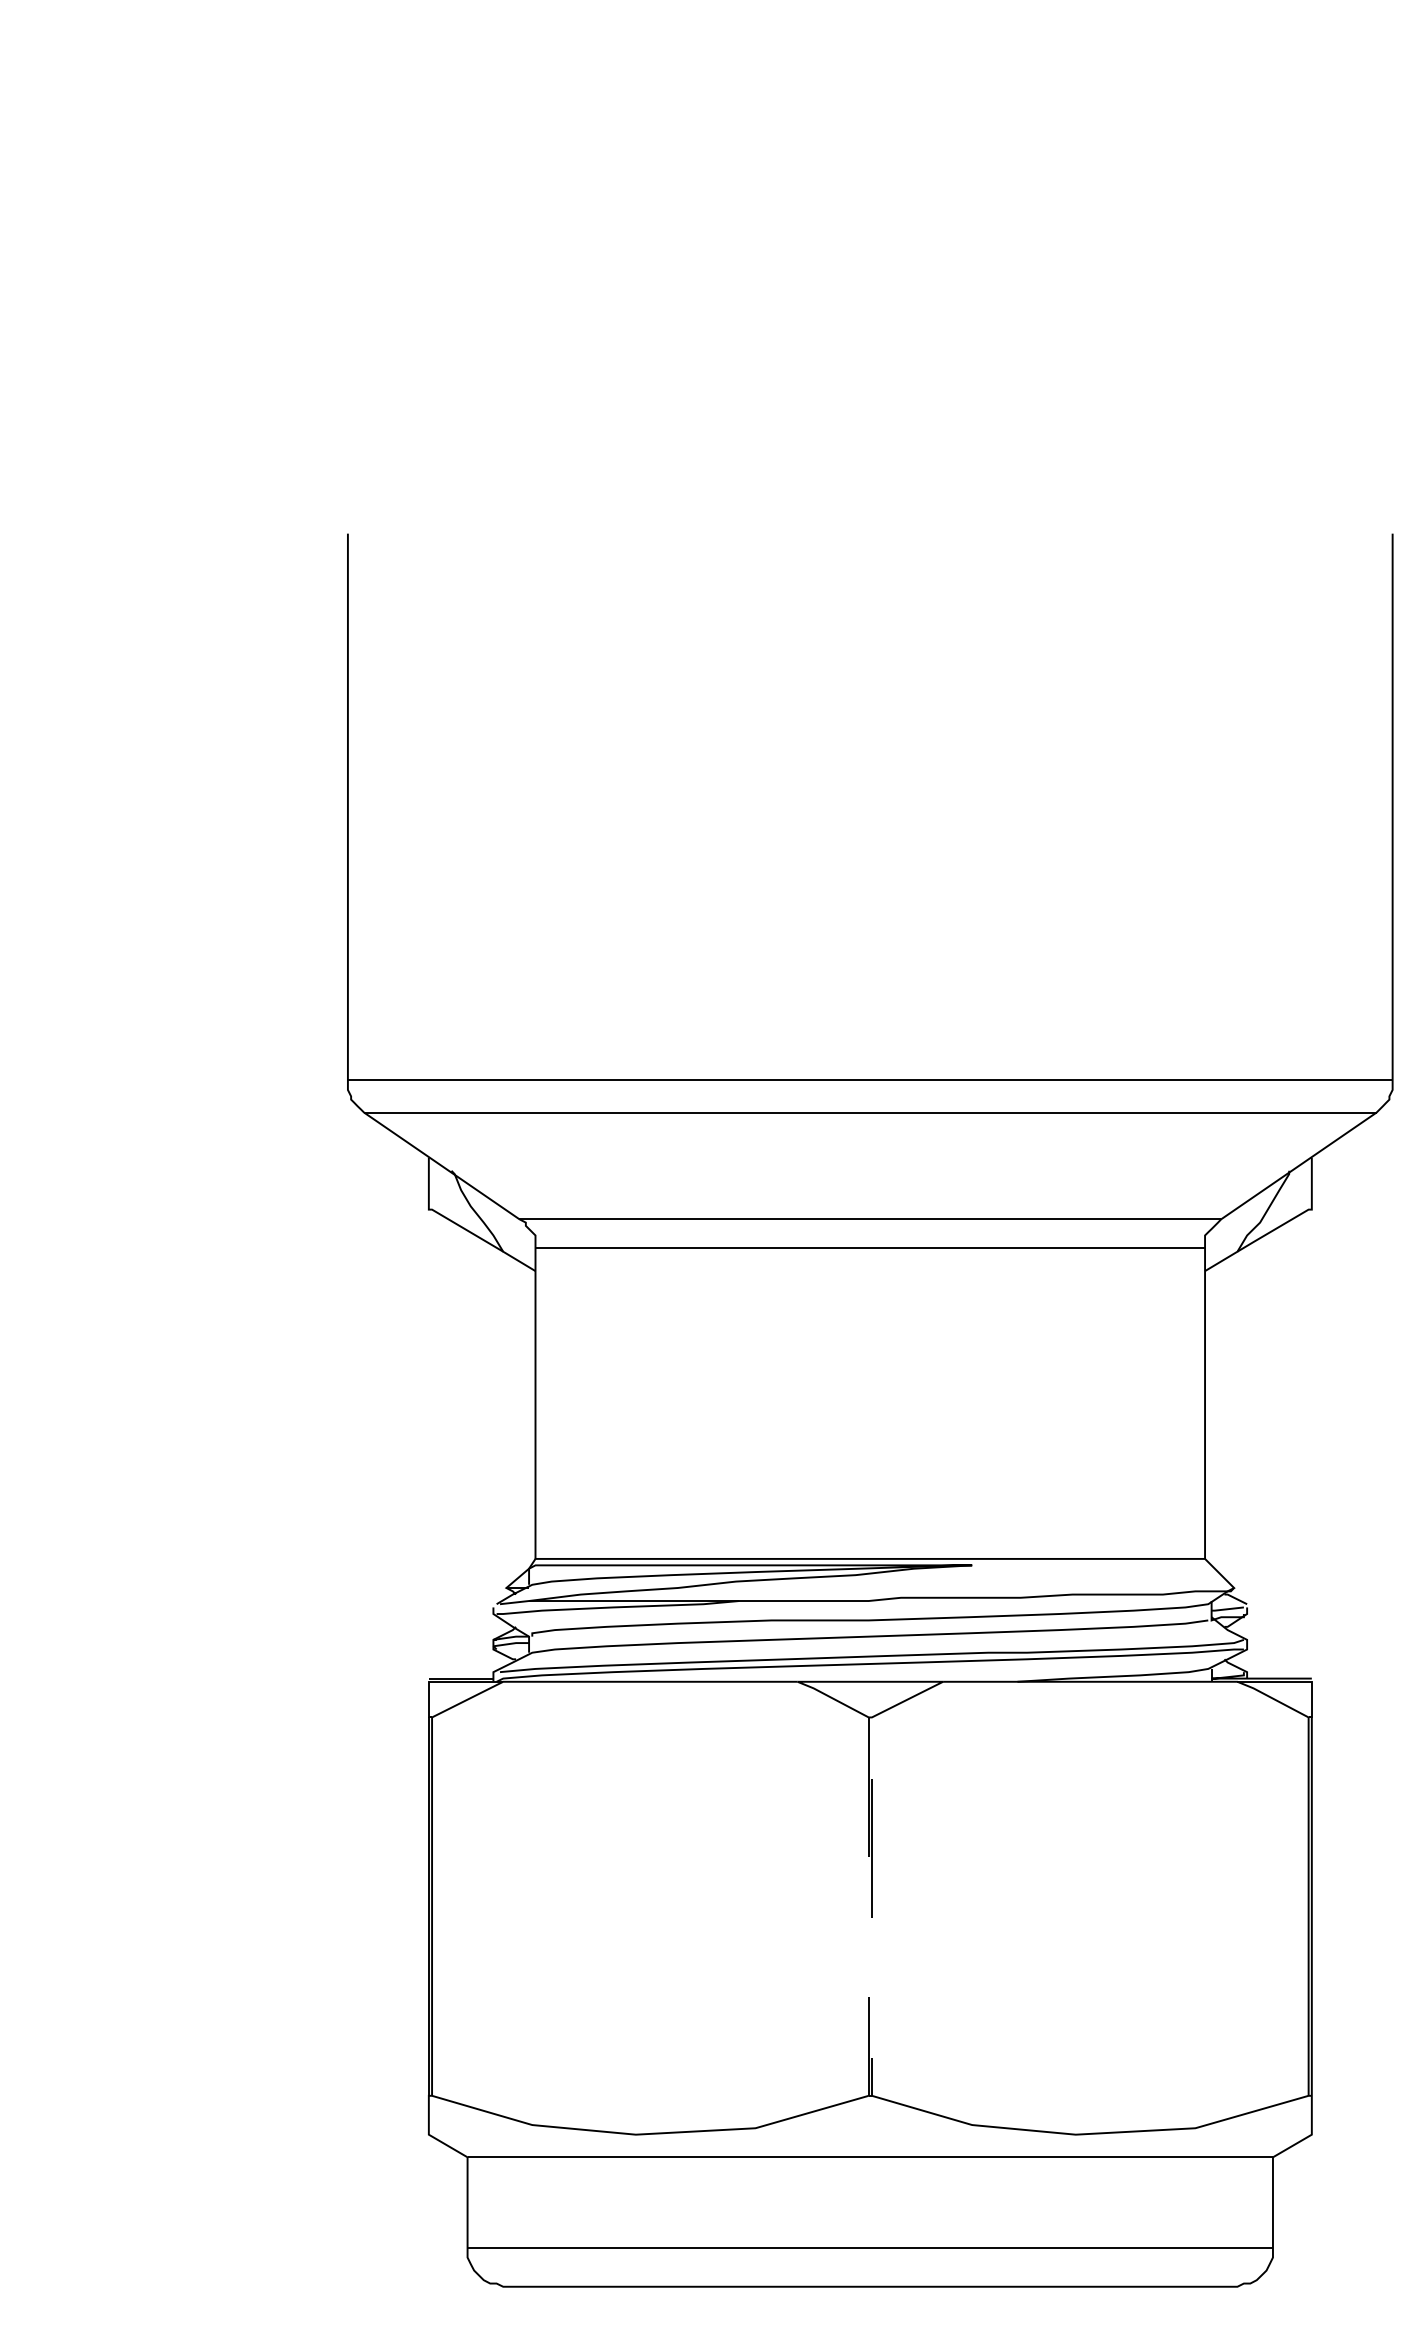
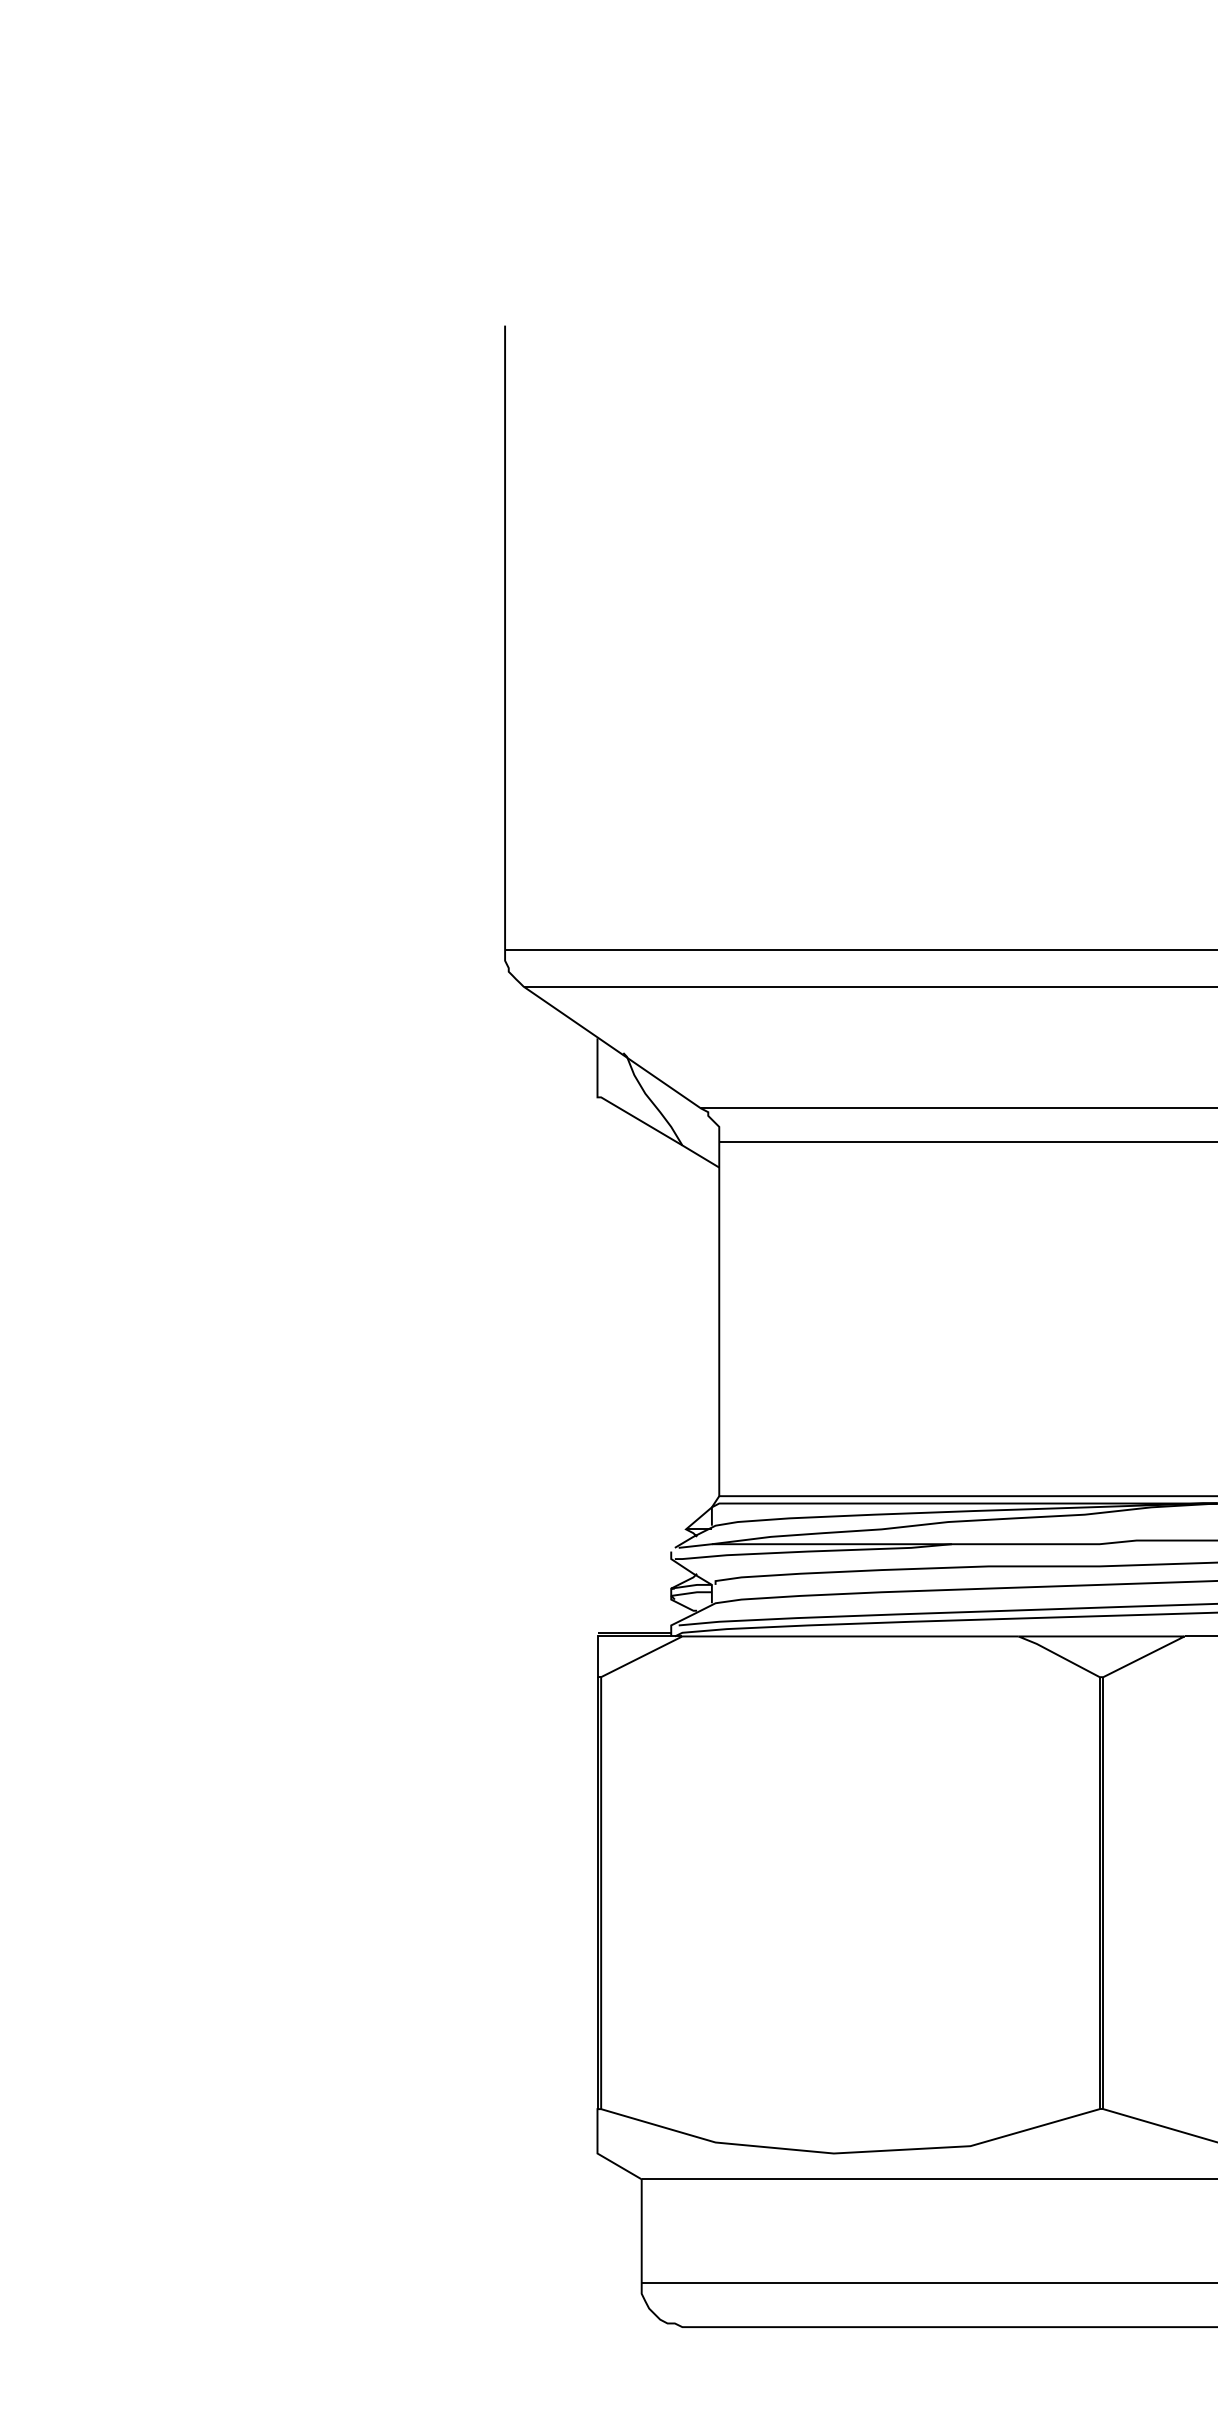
line: (870, 2095) -> (1101, 2108), dashed -> solid

